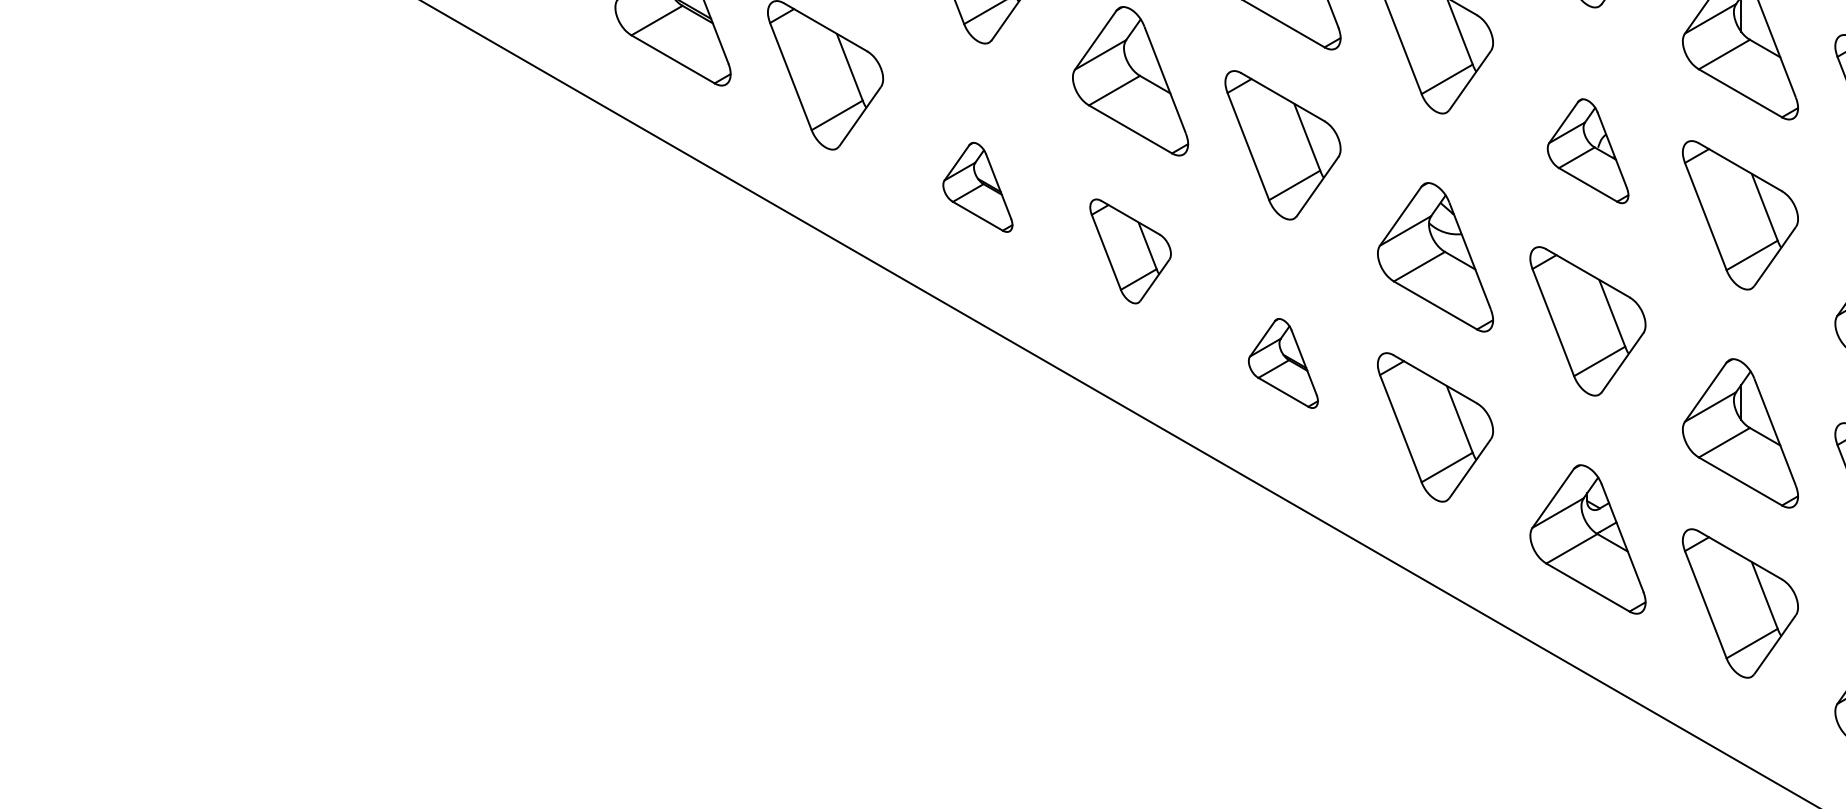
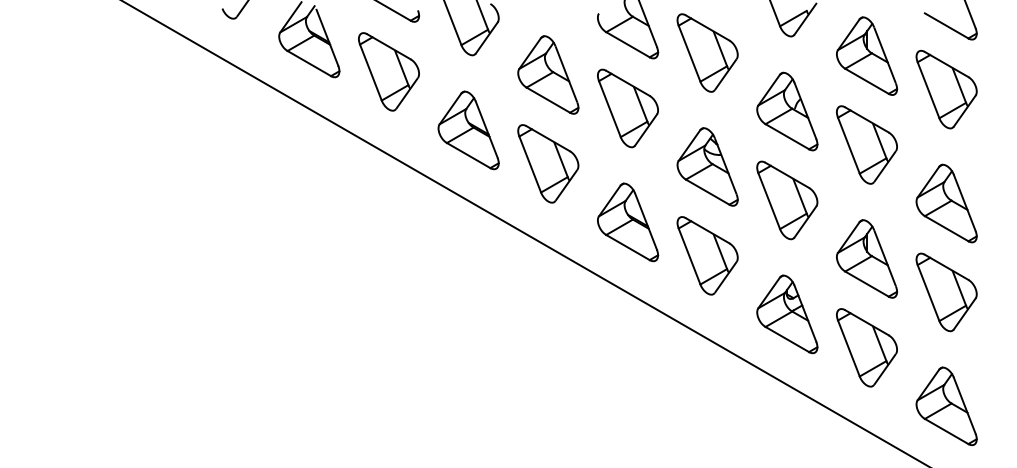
part: (1588, 151) -> (787, 111), size x1.43
part: (977, 187) -> (468, 130), size x1.67
part: (1130, 250) -> (548, 163), size x1.43
part: (1283, 363) -> (628, 222), size x1.67

